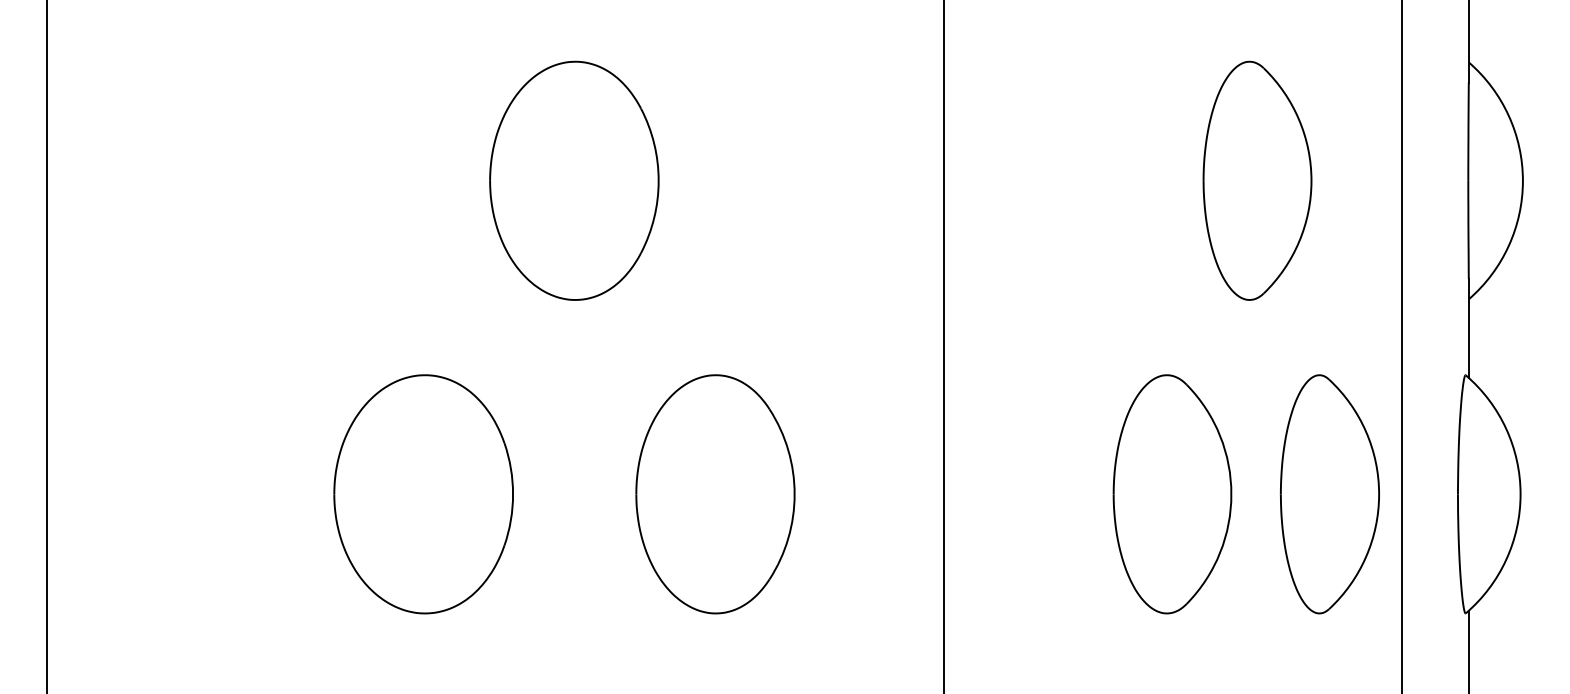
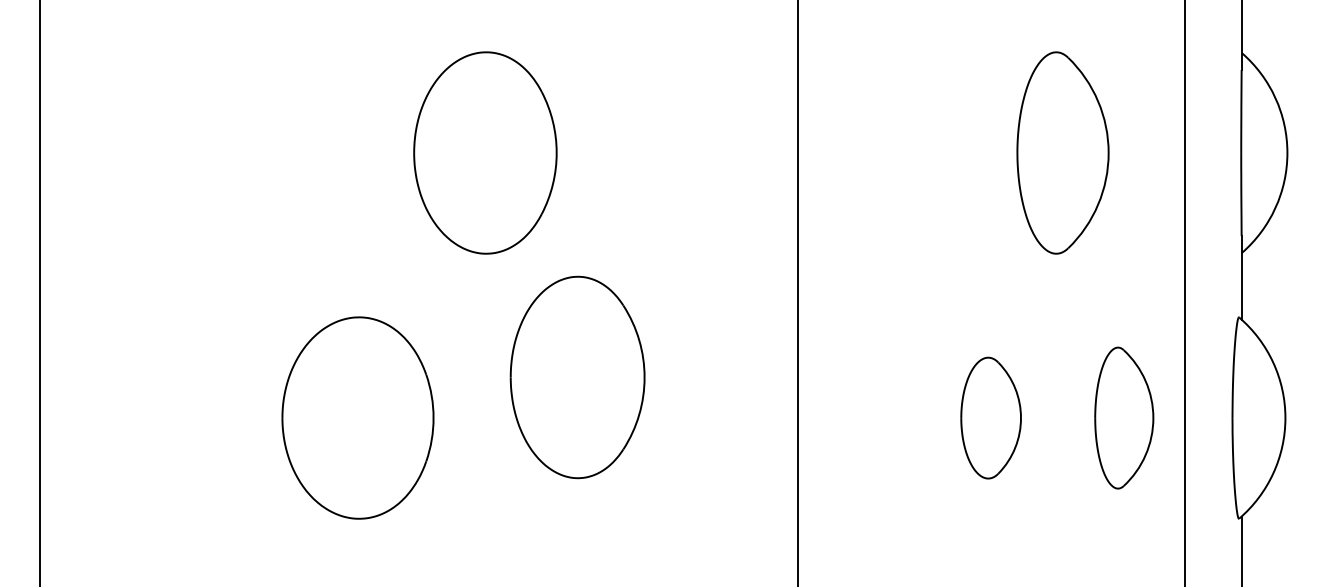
part: (715, 494) -> (577, 377), moved
part: (1172, 494) -> (991, 418), size x0.6
part: (1329, 494) -> (1123, 418), size x0.7

